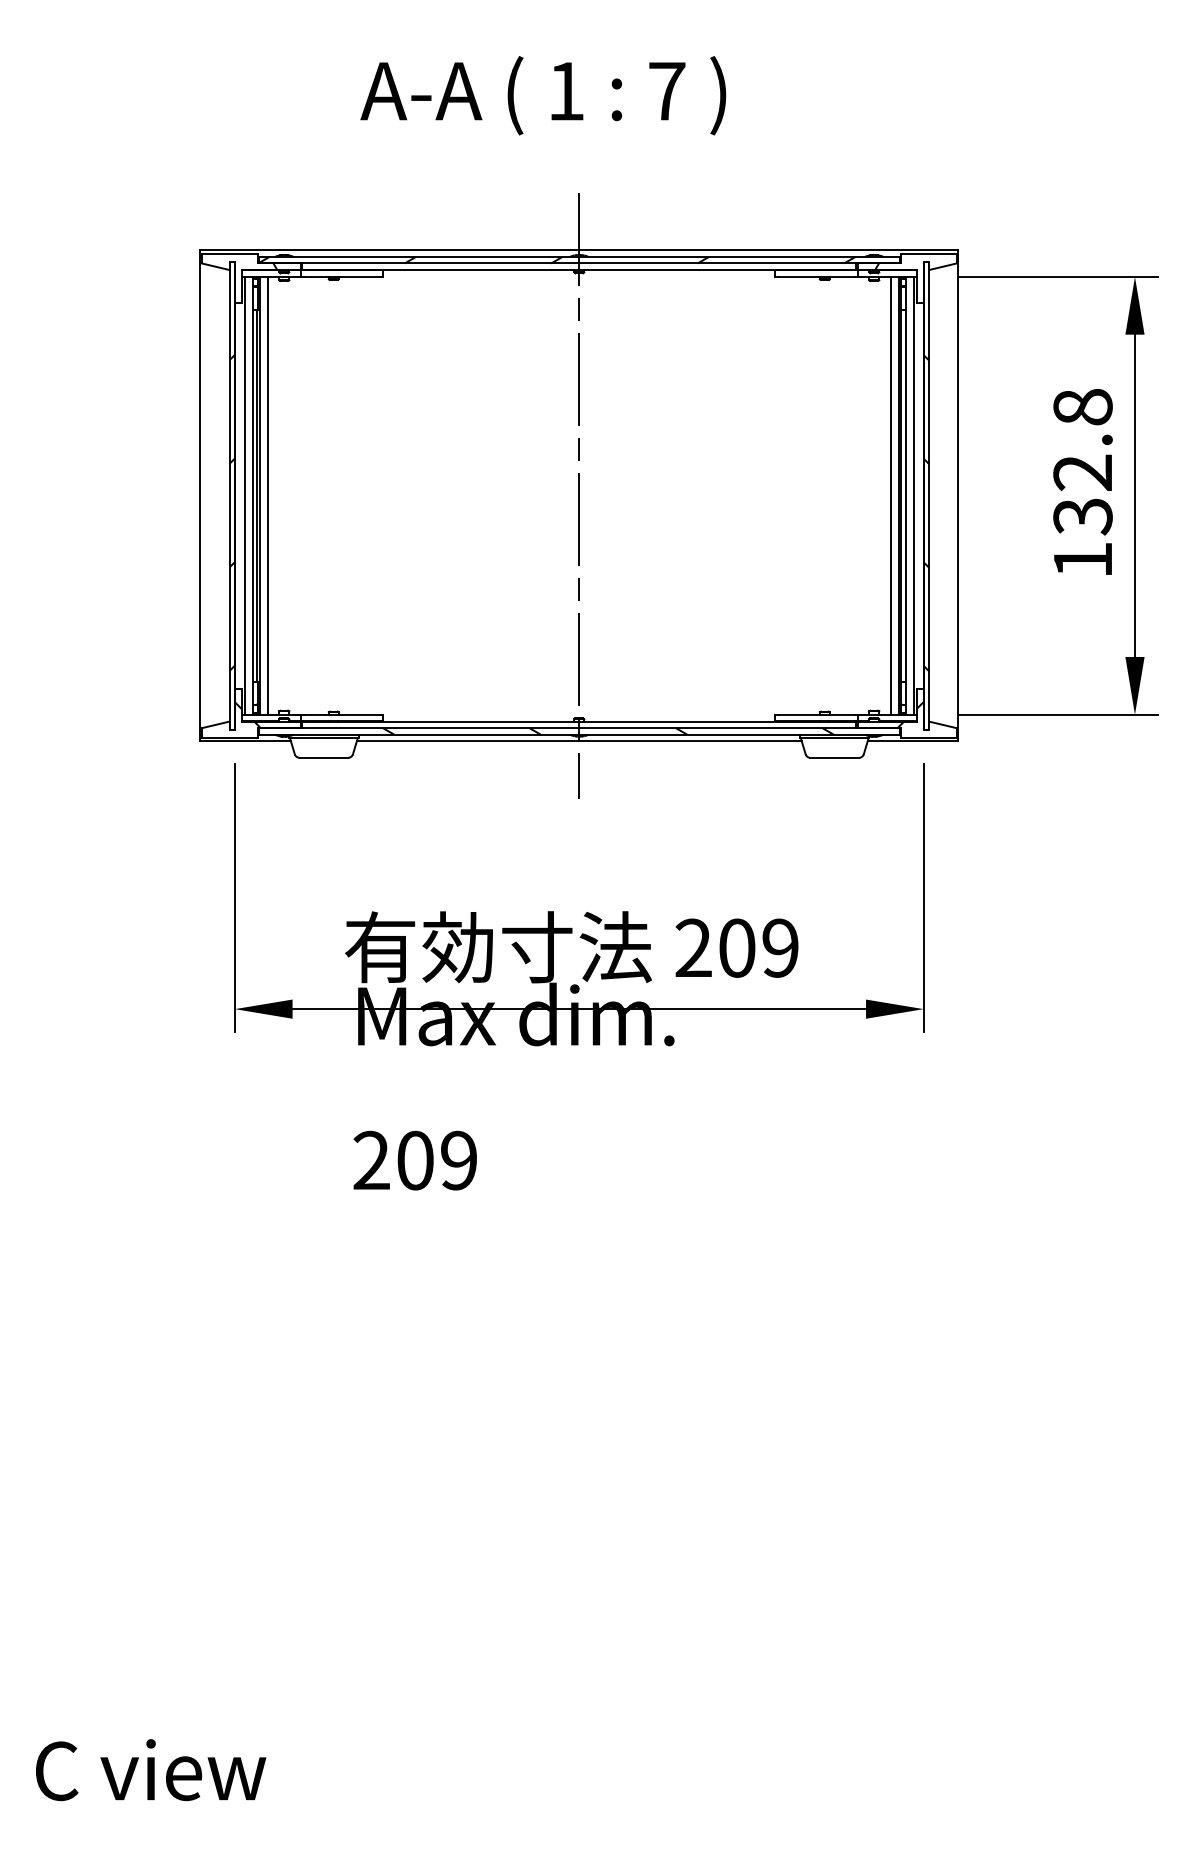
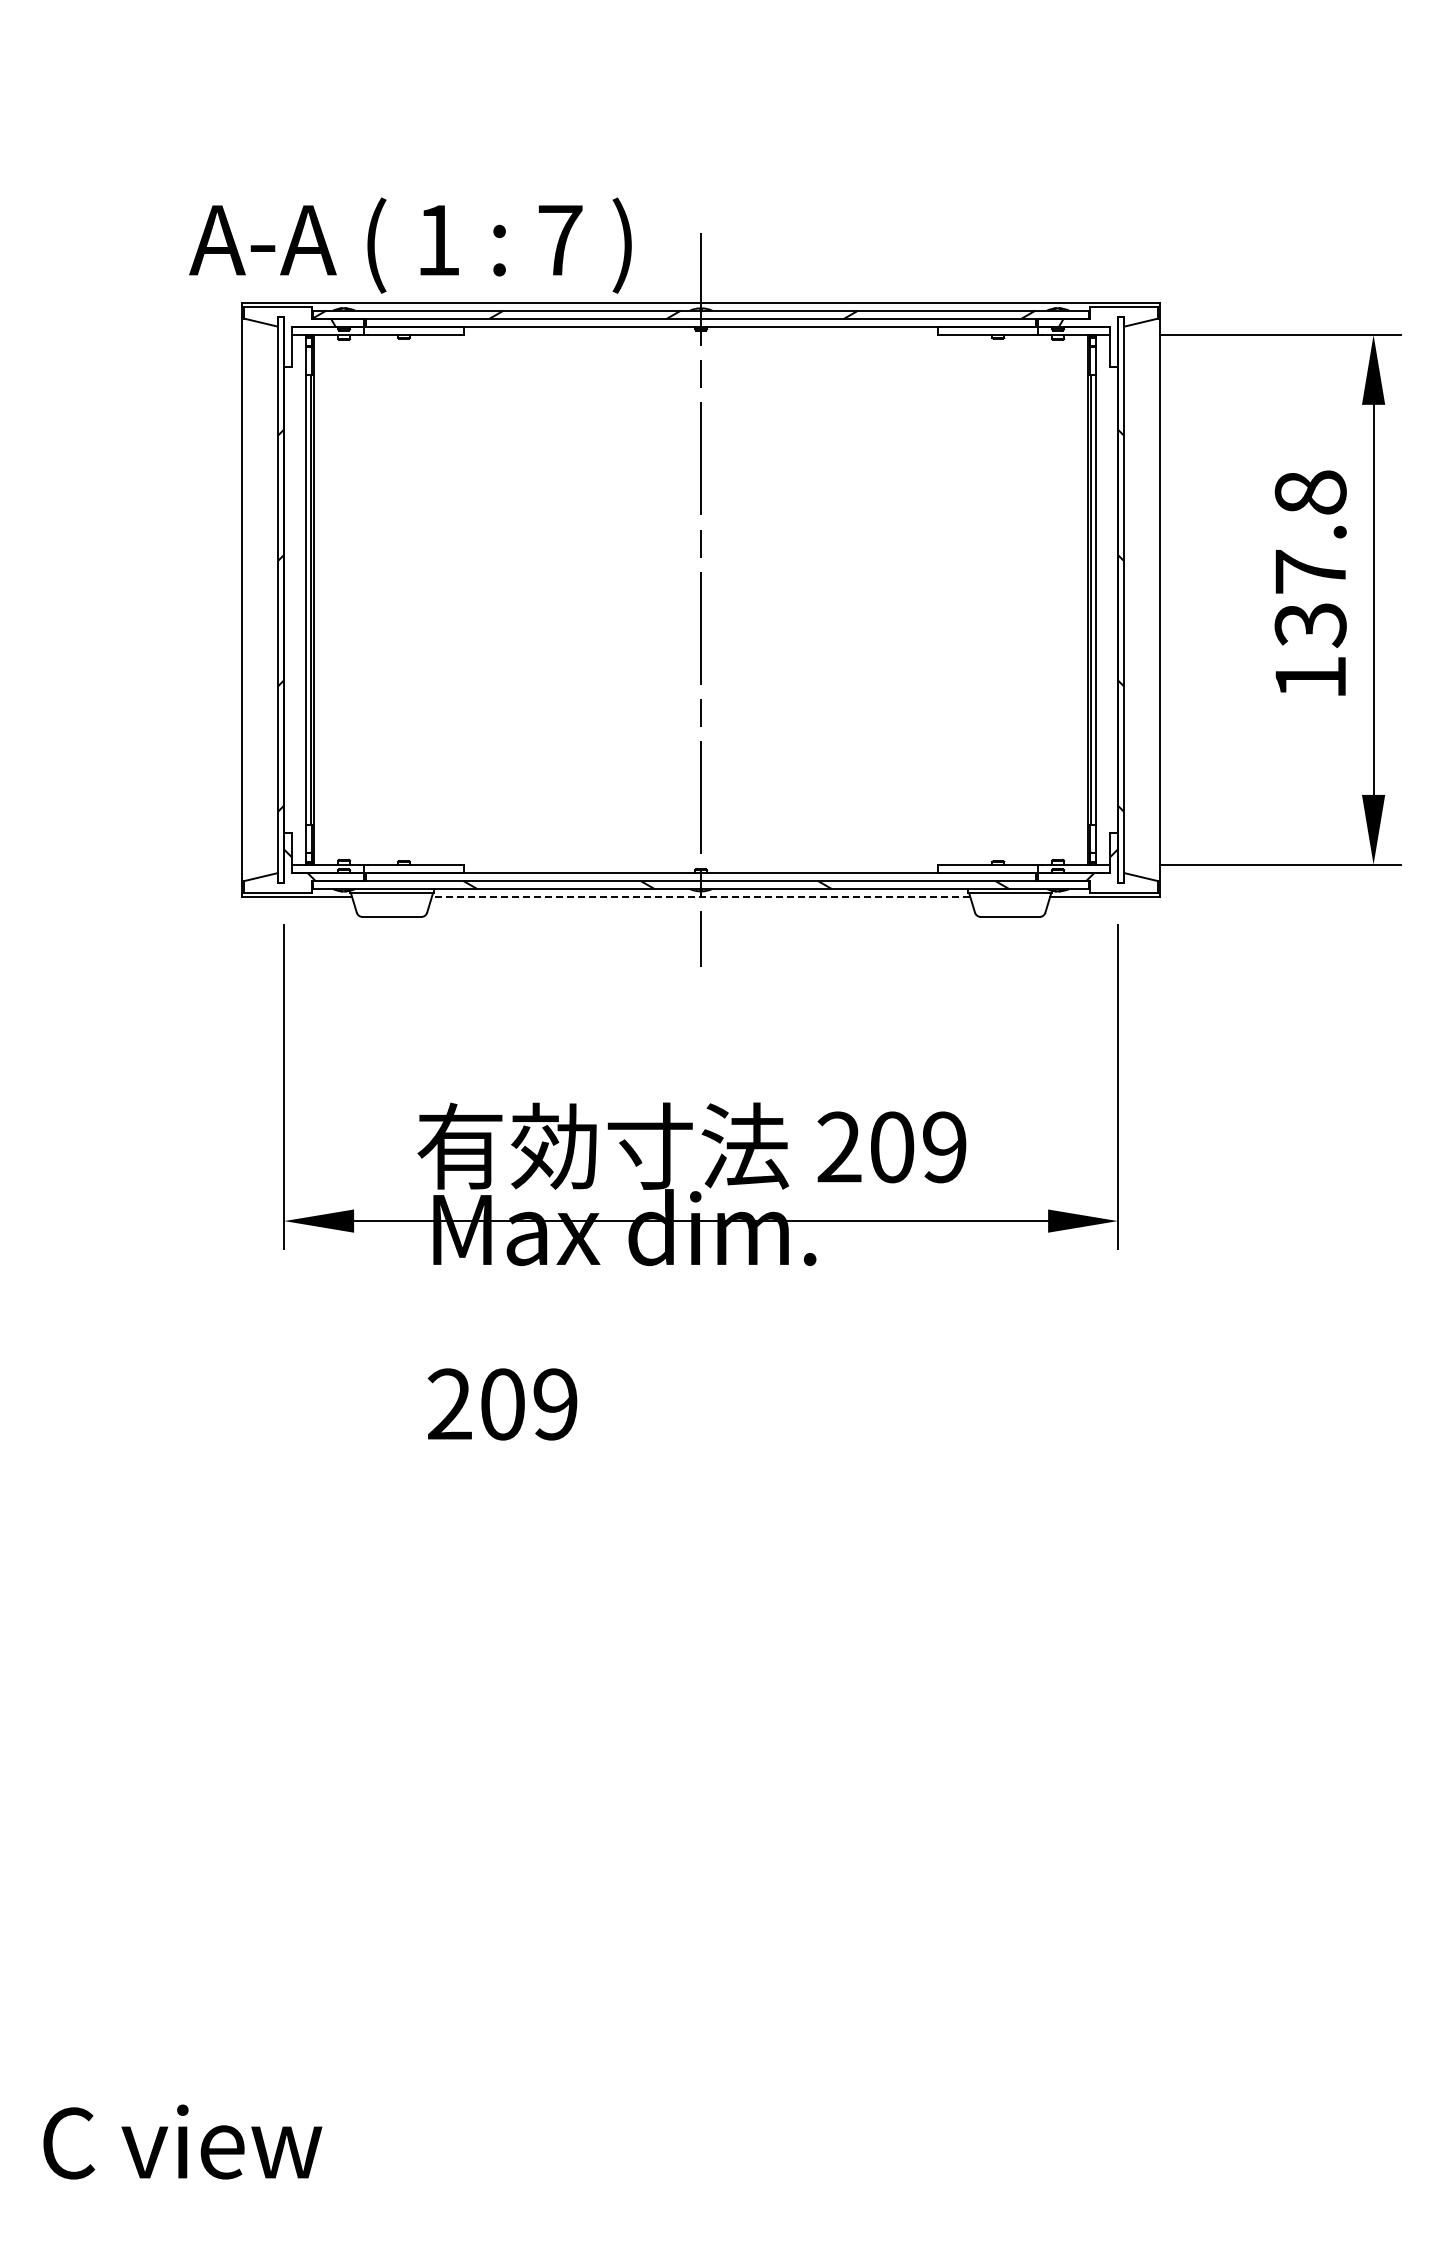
text: (543, 95) -> (410, 245), moved
text: (1082, 473) -> (1309, 572), 132.8 -> 137.8
line: (244, 495) -> (296, 599), removed
line: (268, 495) -> (324, 599), removed
line: (891, 495) -> (1078, 599), removed
line: (913, 495) -> (1105, 599), removed
line: (578, 741) -> (700, 897), solid -> dashed

